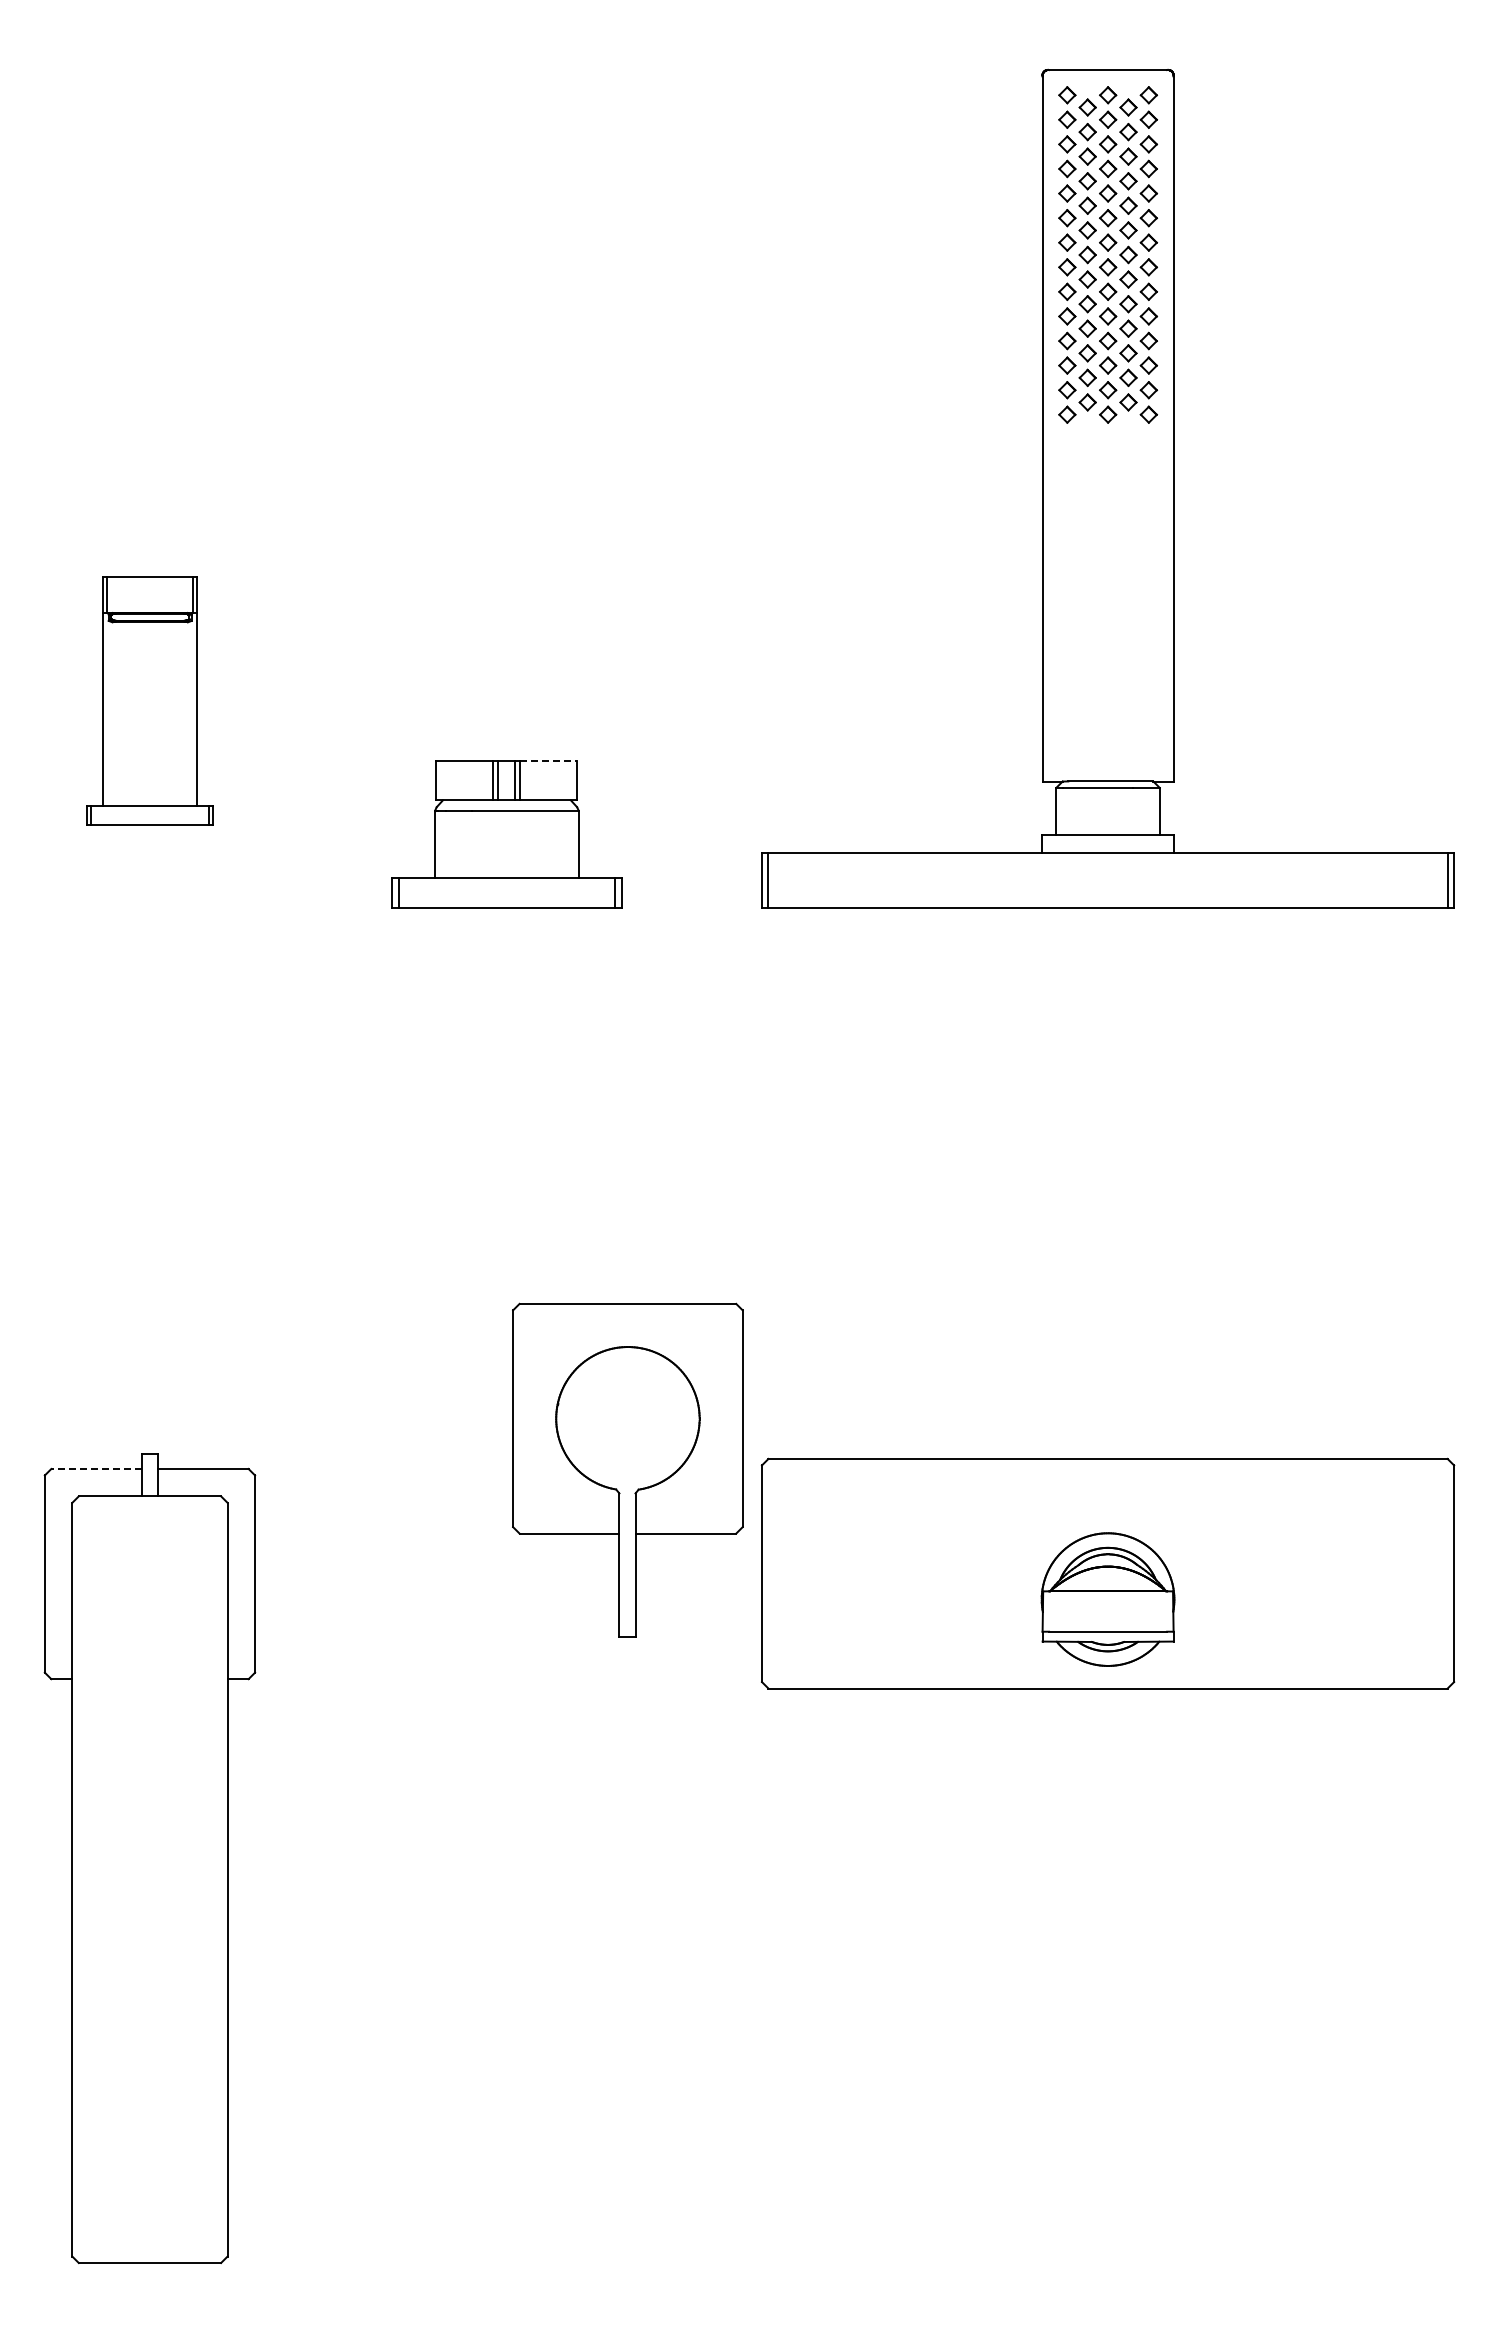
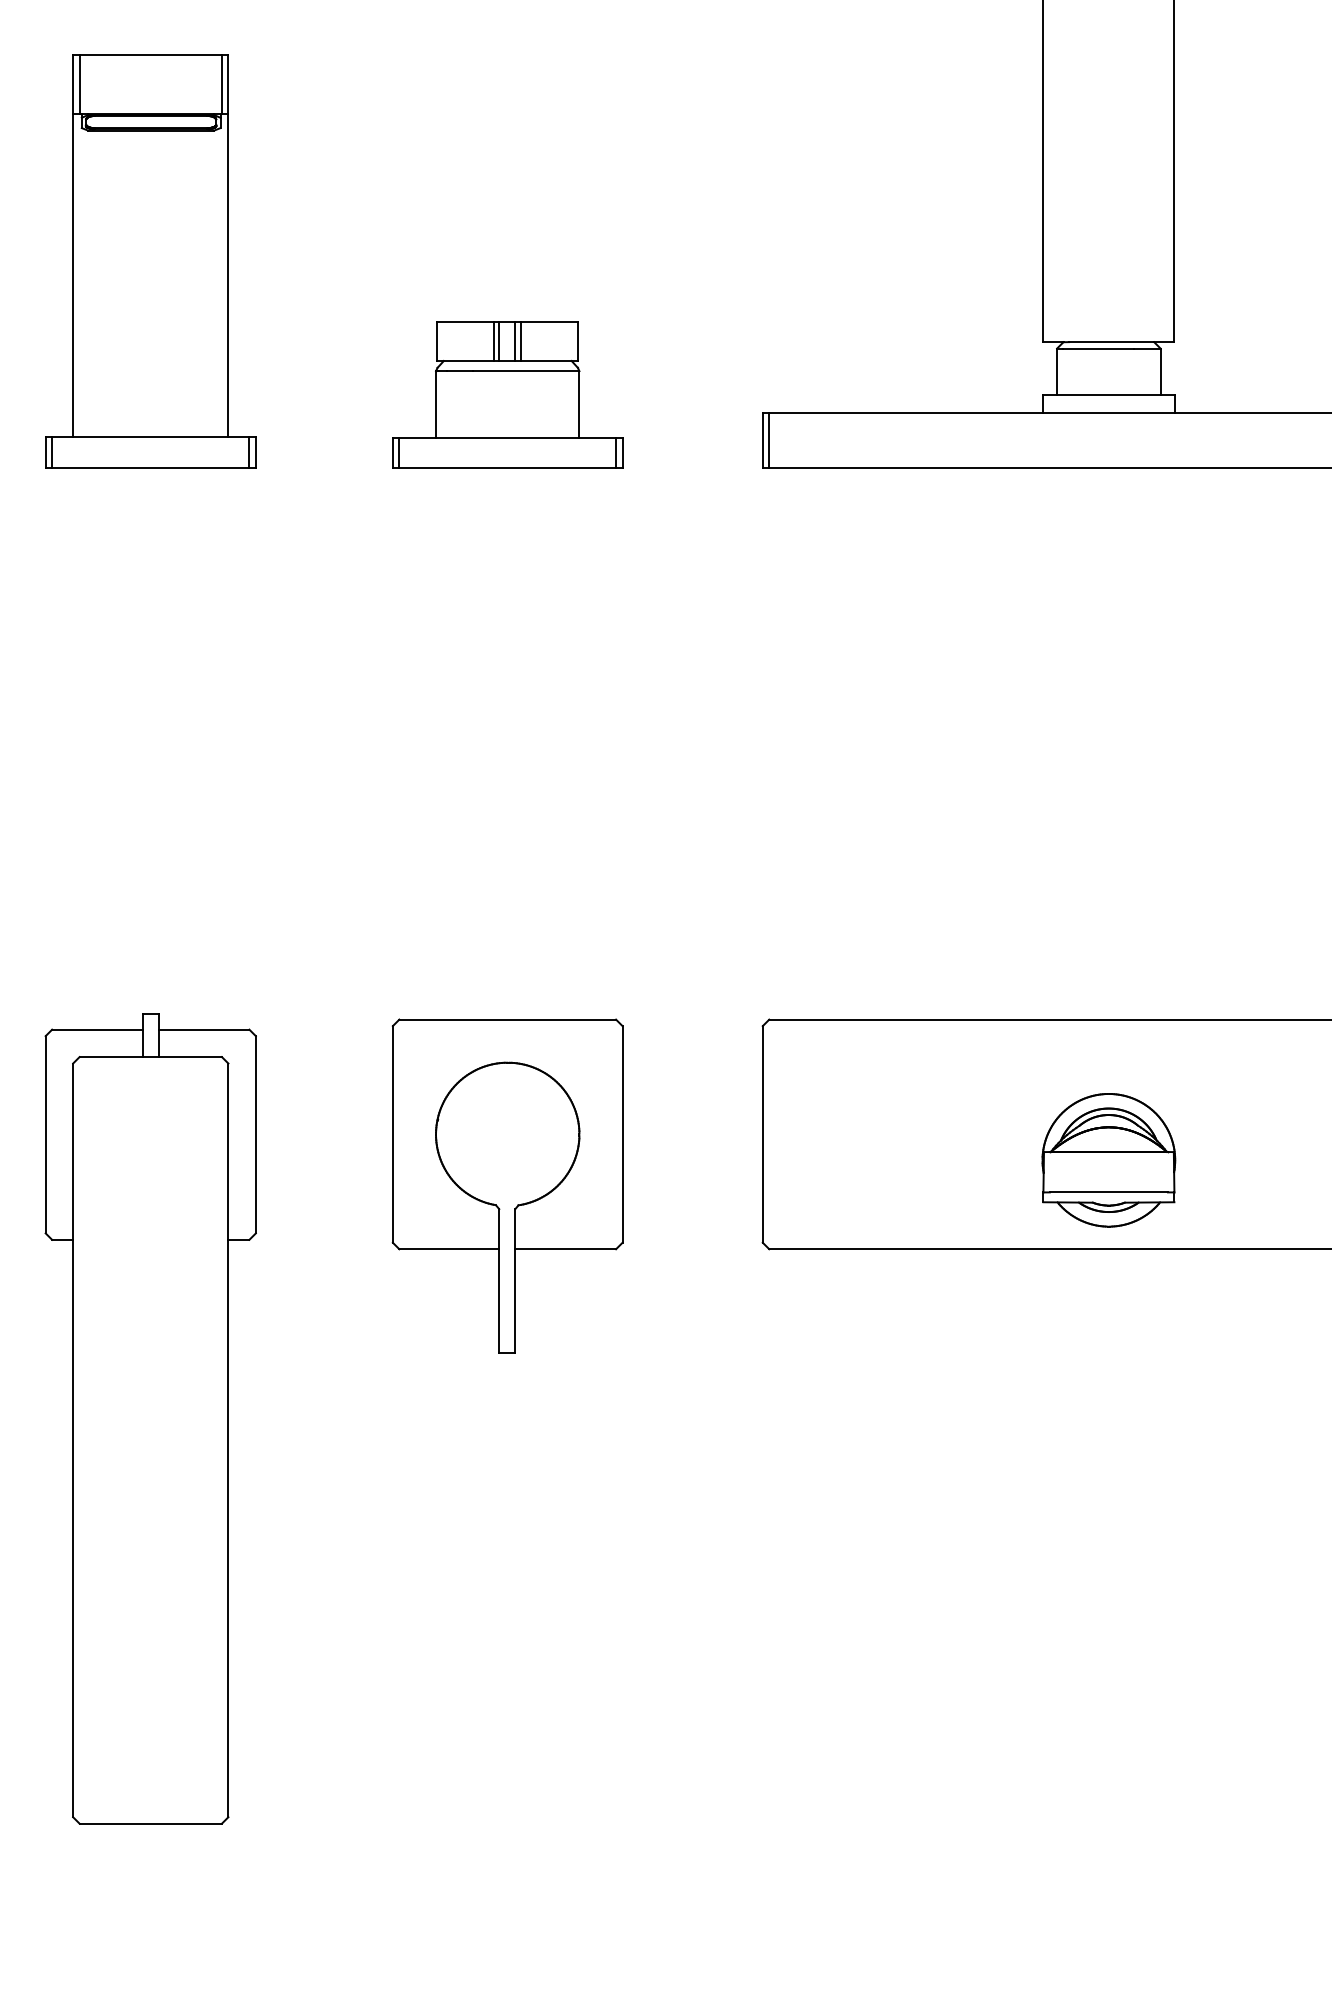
part: (149, 700) -> (150, 261), size x1.67
line: (548, 761) -> (549, 322), dashed -> solid
line: (96, 1468) -> (97, 1029), dashed -> solid
part: (627, 1469) -> (507, 1185), moved

